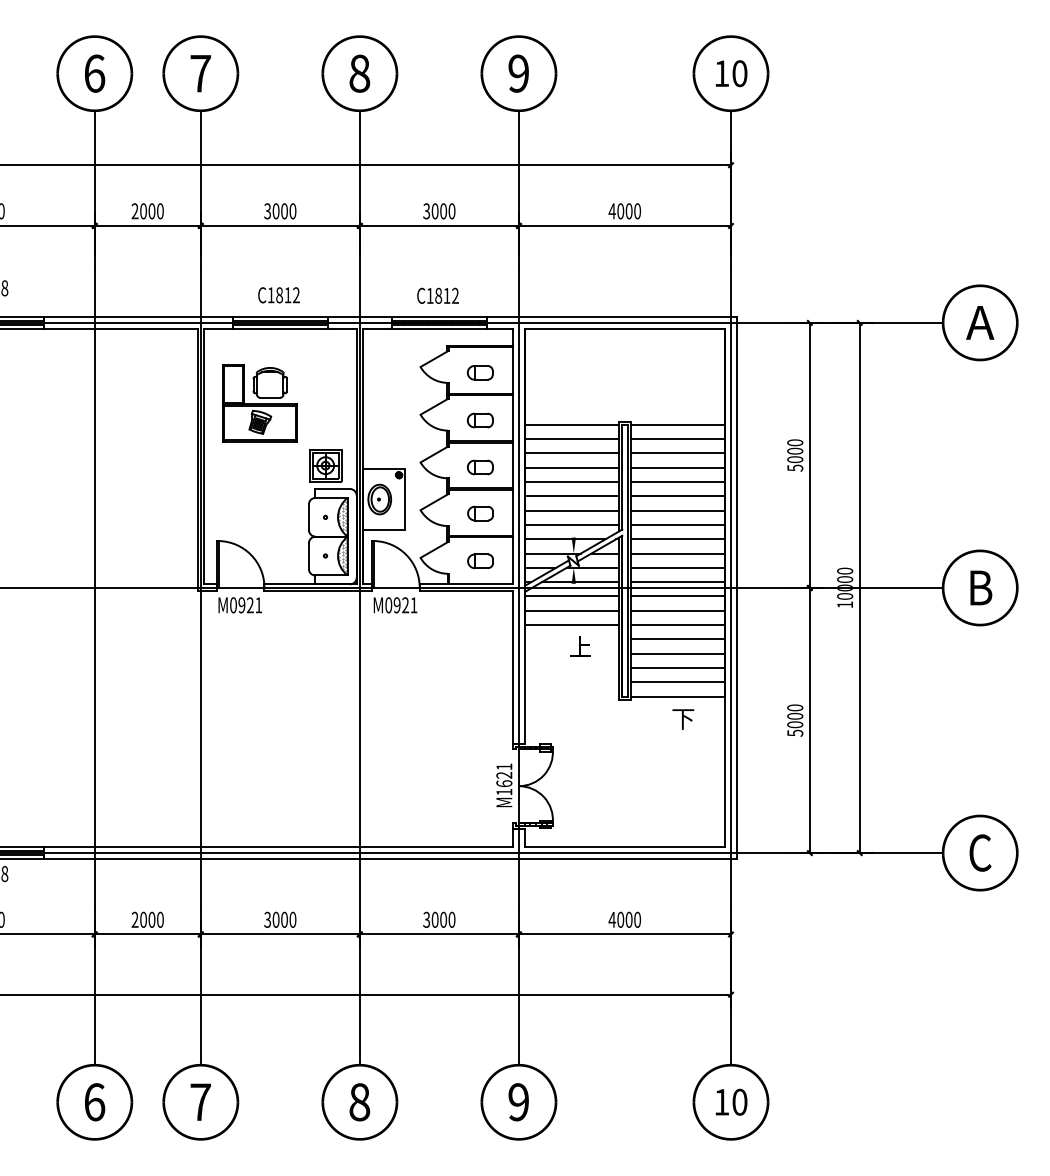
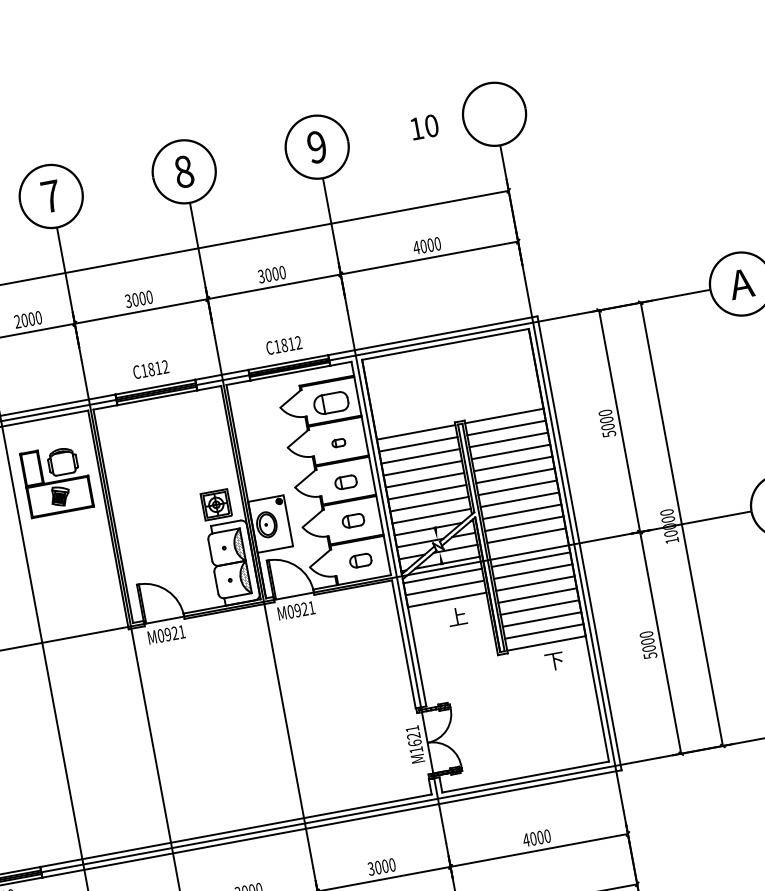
text: (731, 73) -> (424, 127), moved
part: (480, 372) -> (331, 402), size x1.6
part: (259, 403) -> (56, 480), moved
part: (480, 420) -> (338, 443), size x0.6
line: (677, 582) -> (528, 548), removed

